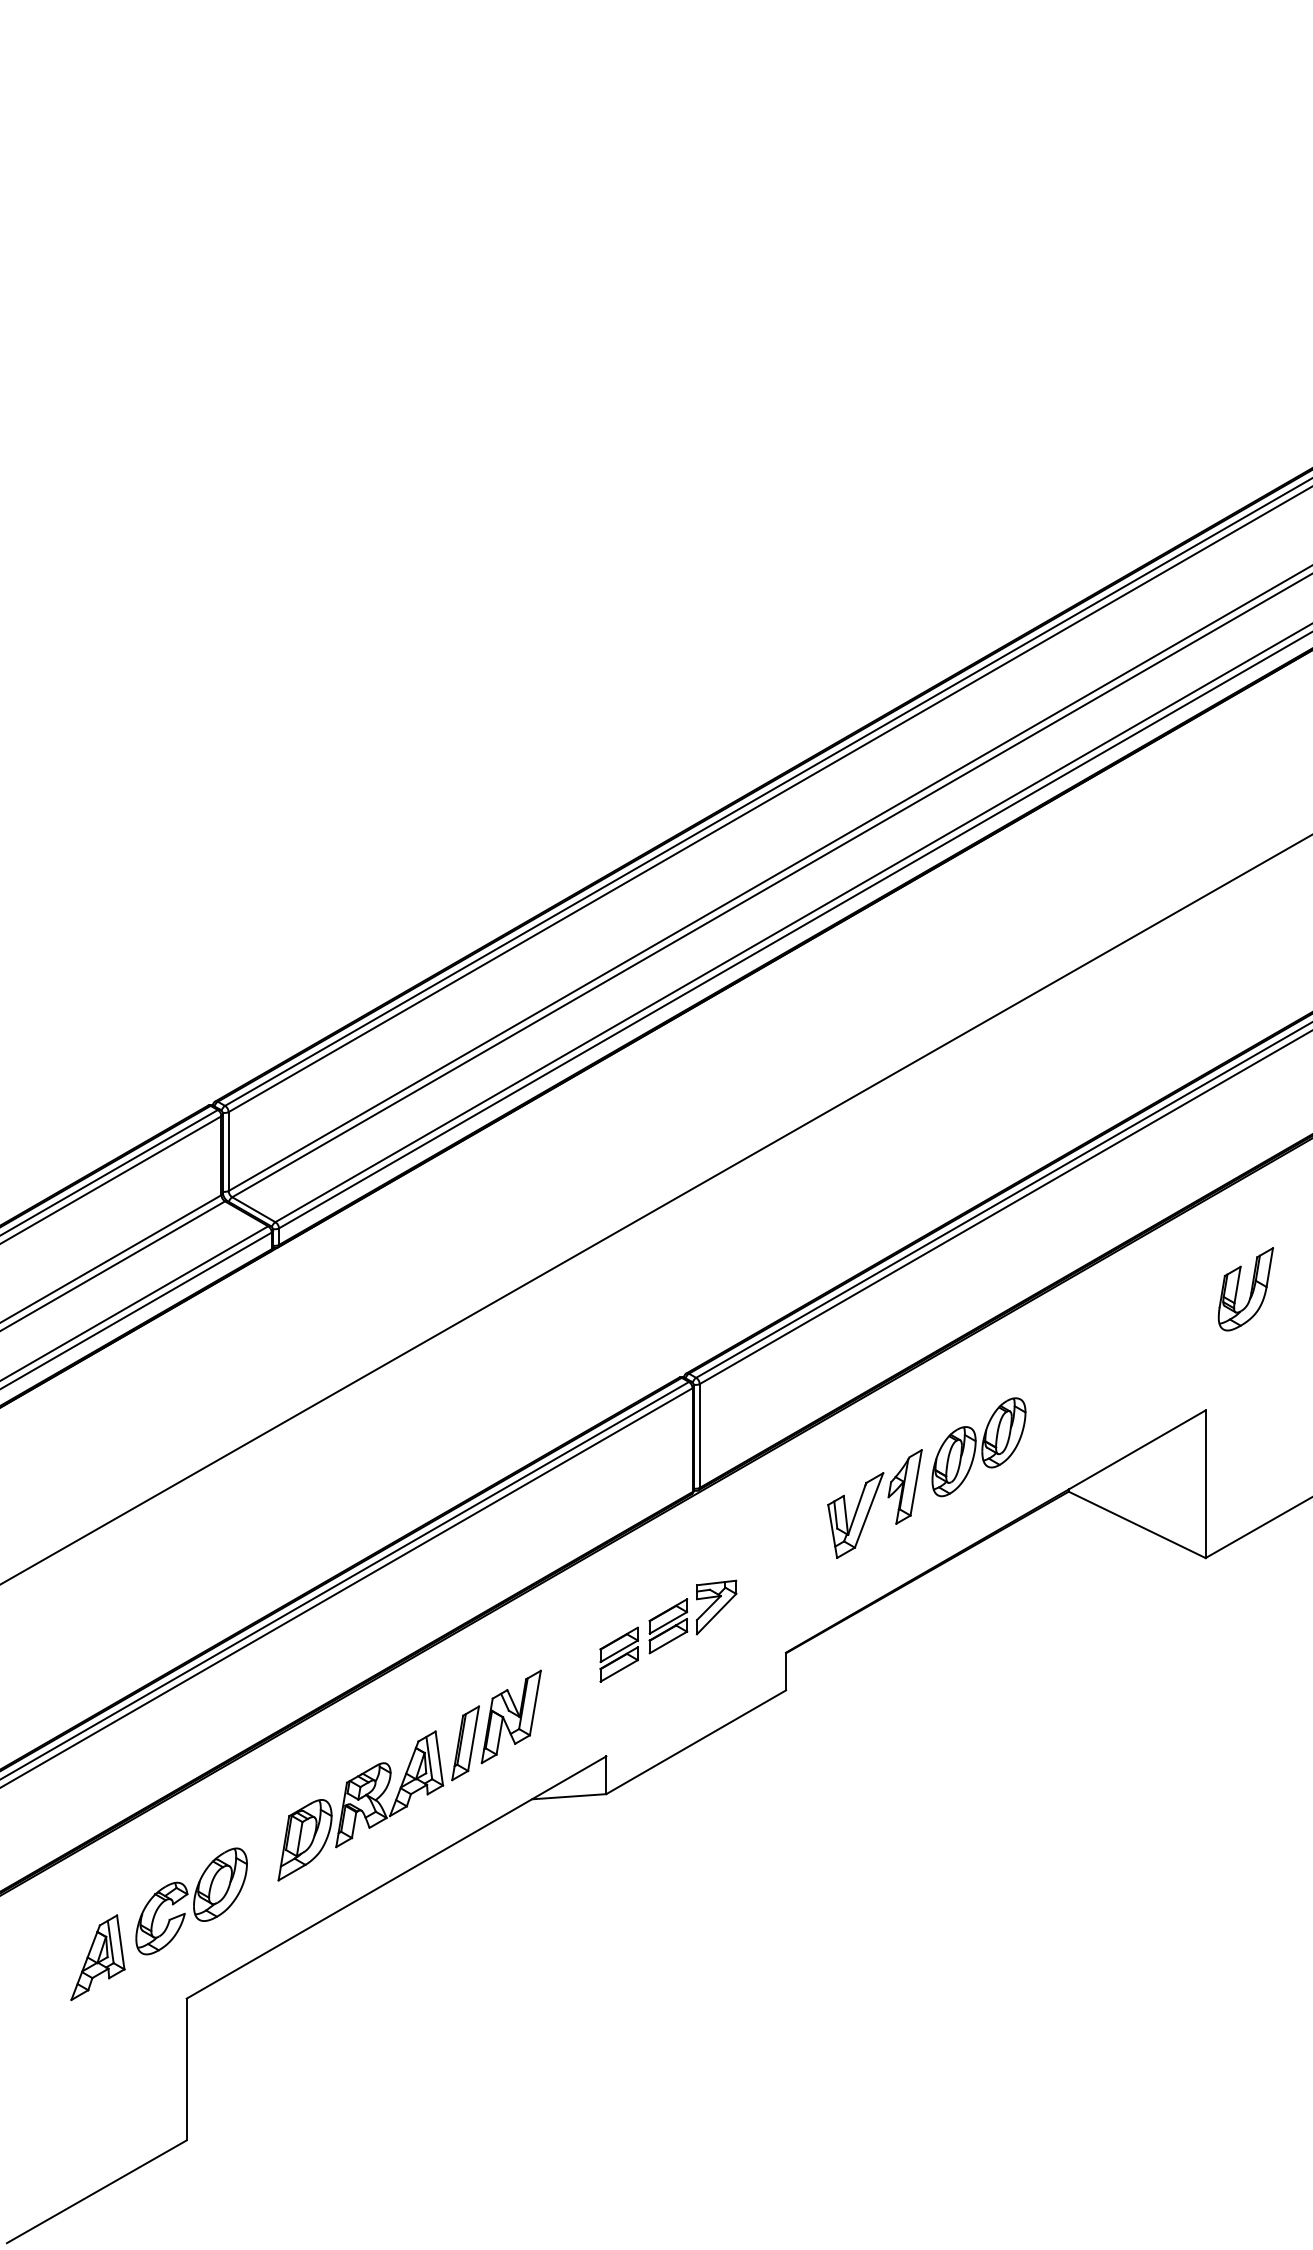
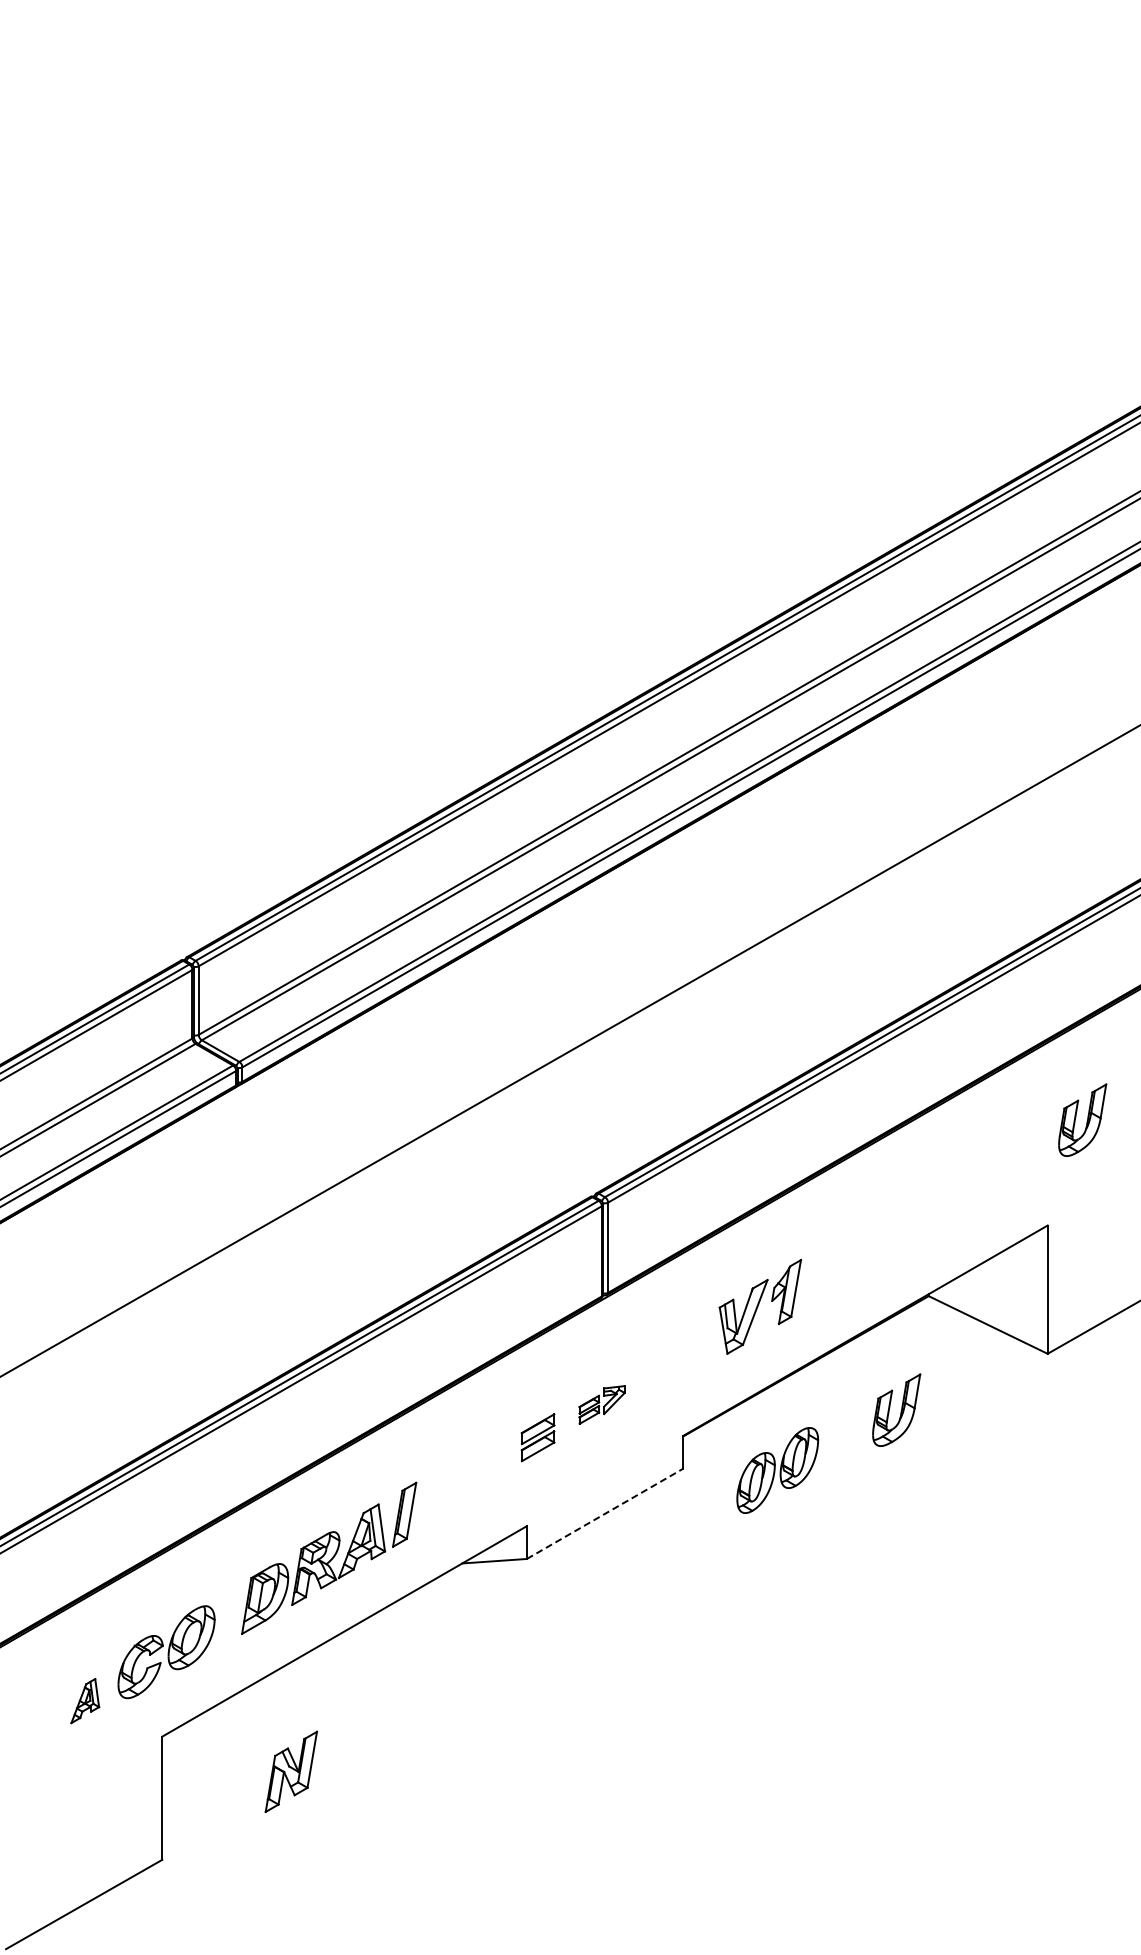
part: (978, 1447) -> (777, 1470), moved
part: (692, 1616) -> (601, 1404), size x0.6
part: (1031, 1622) -> (896, 1409), added
part: (510, 1716) -> (290, 1771), moved
line: (696, 1741) -> (605, 1513), solid -> dashed
part: (98, 1957) -> (85, 1700), size x0.6

